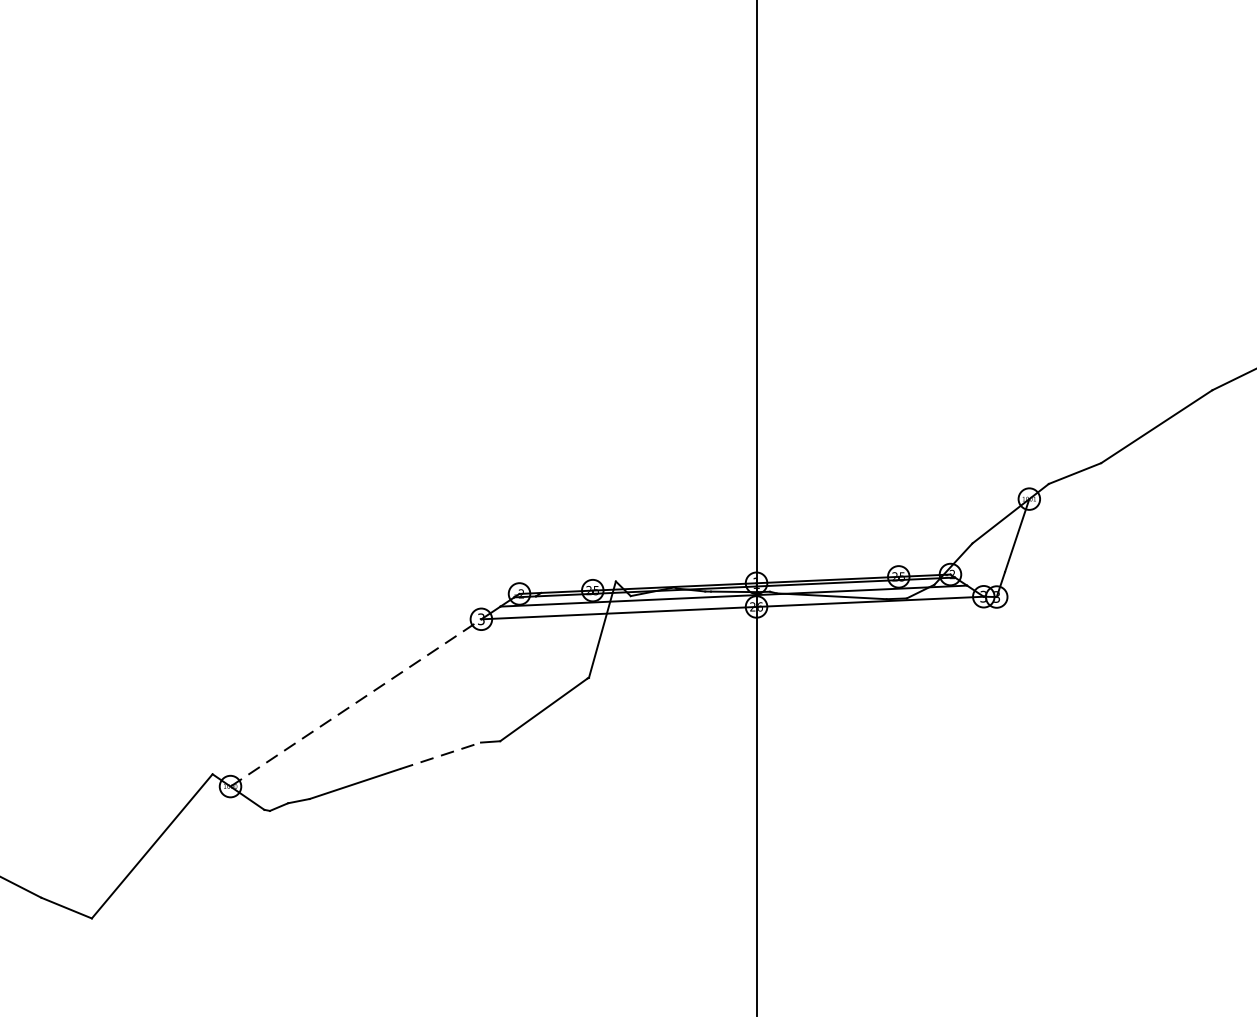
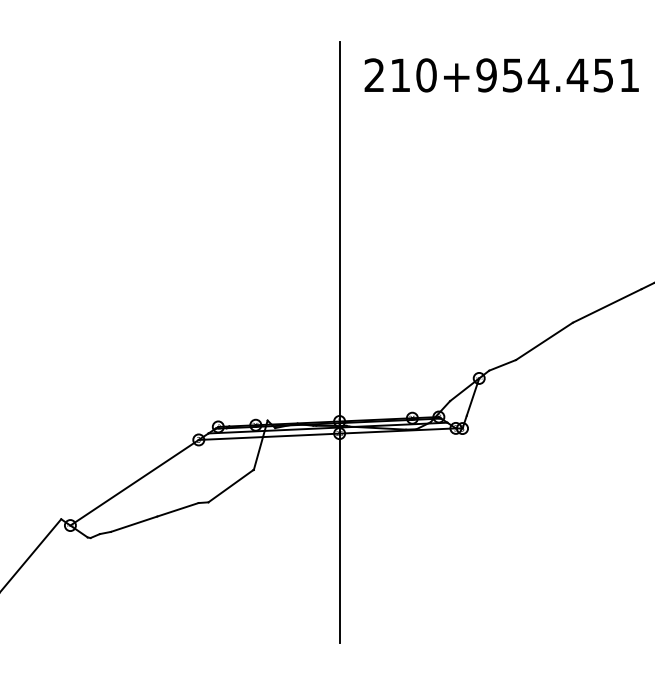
line: (357, 702) -> (135, 482), dashed -> solid
line: (439, 755) -> (177, 509), dashed -> solid

